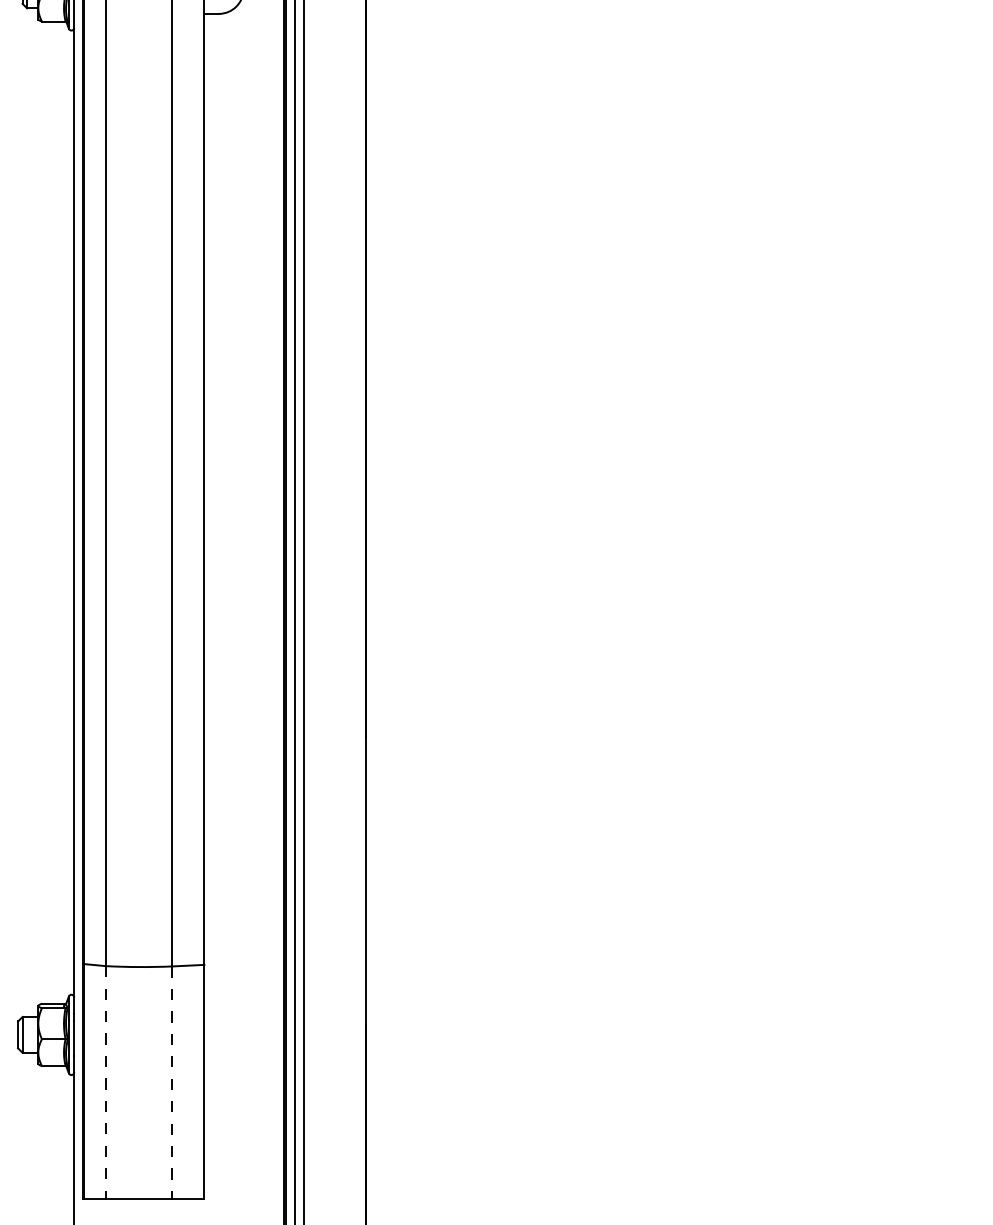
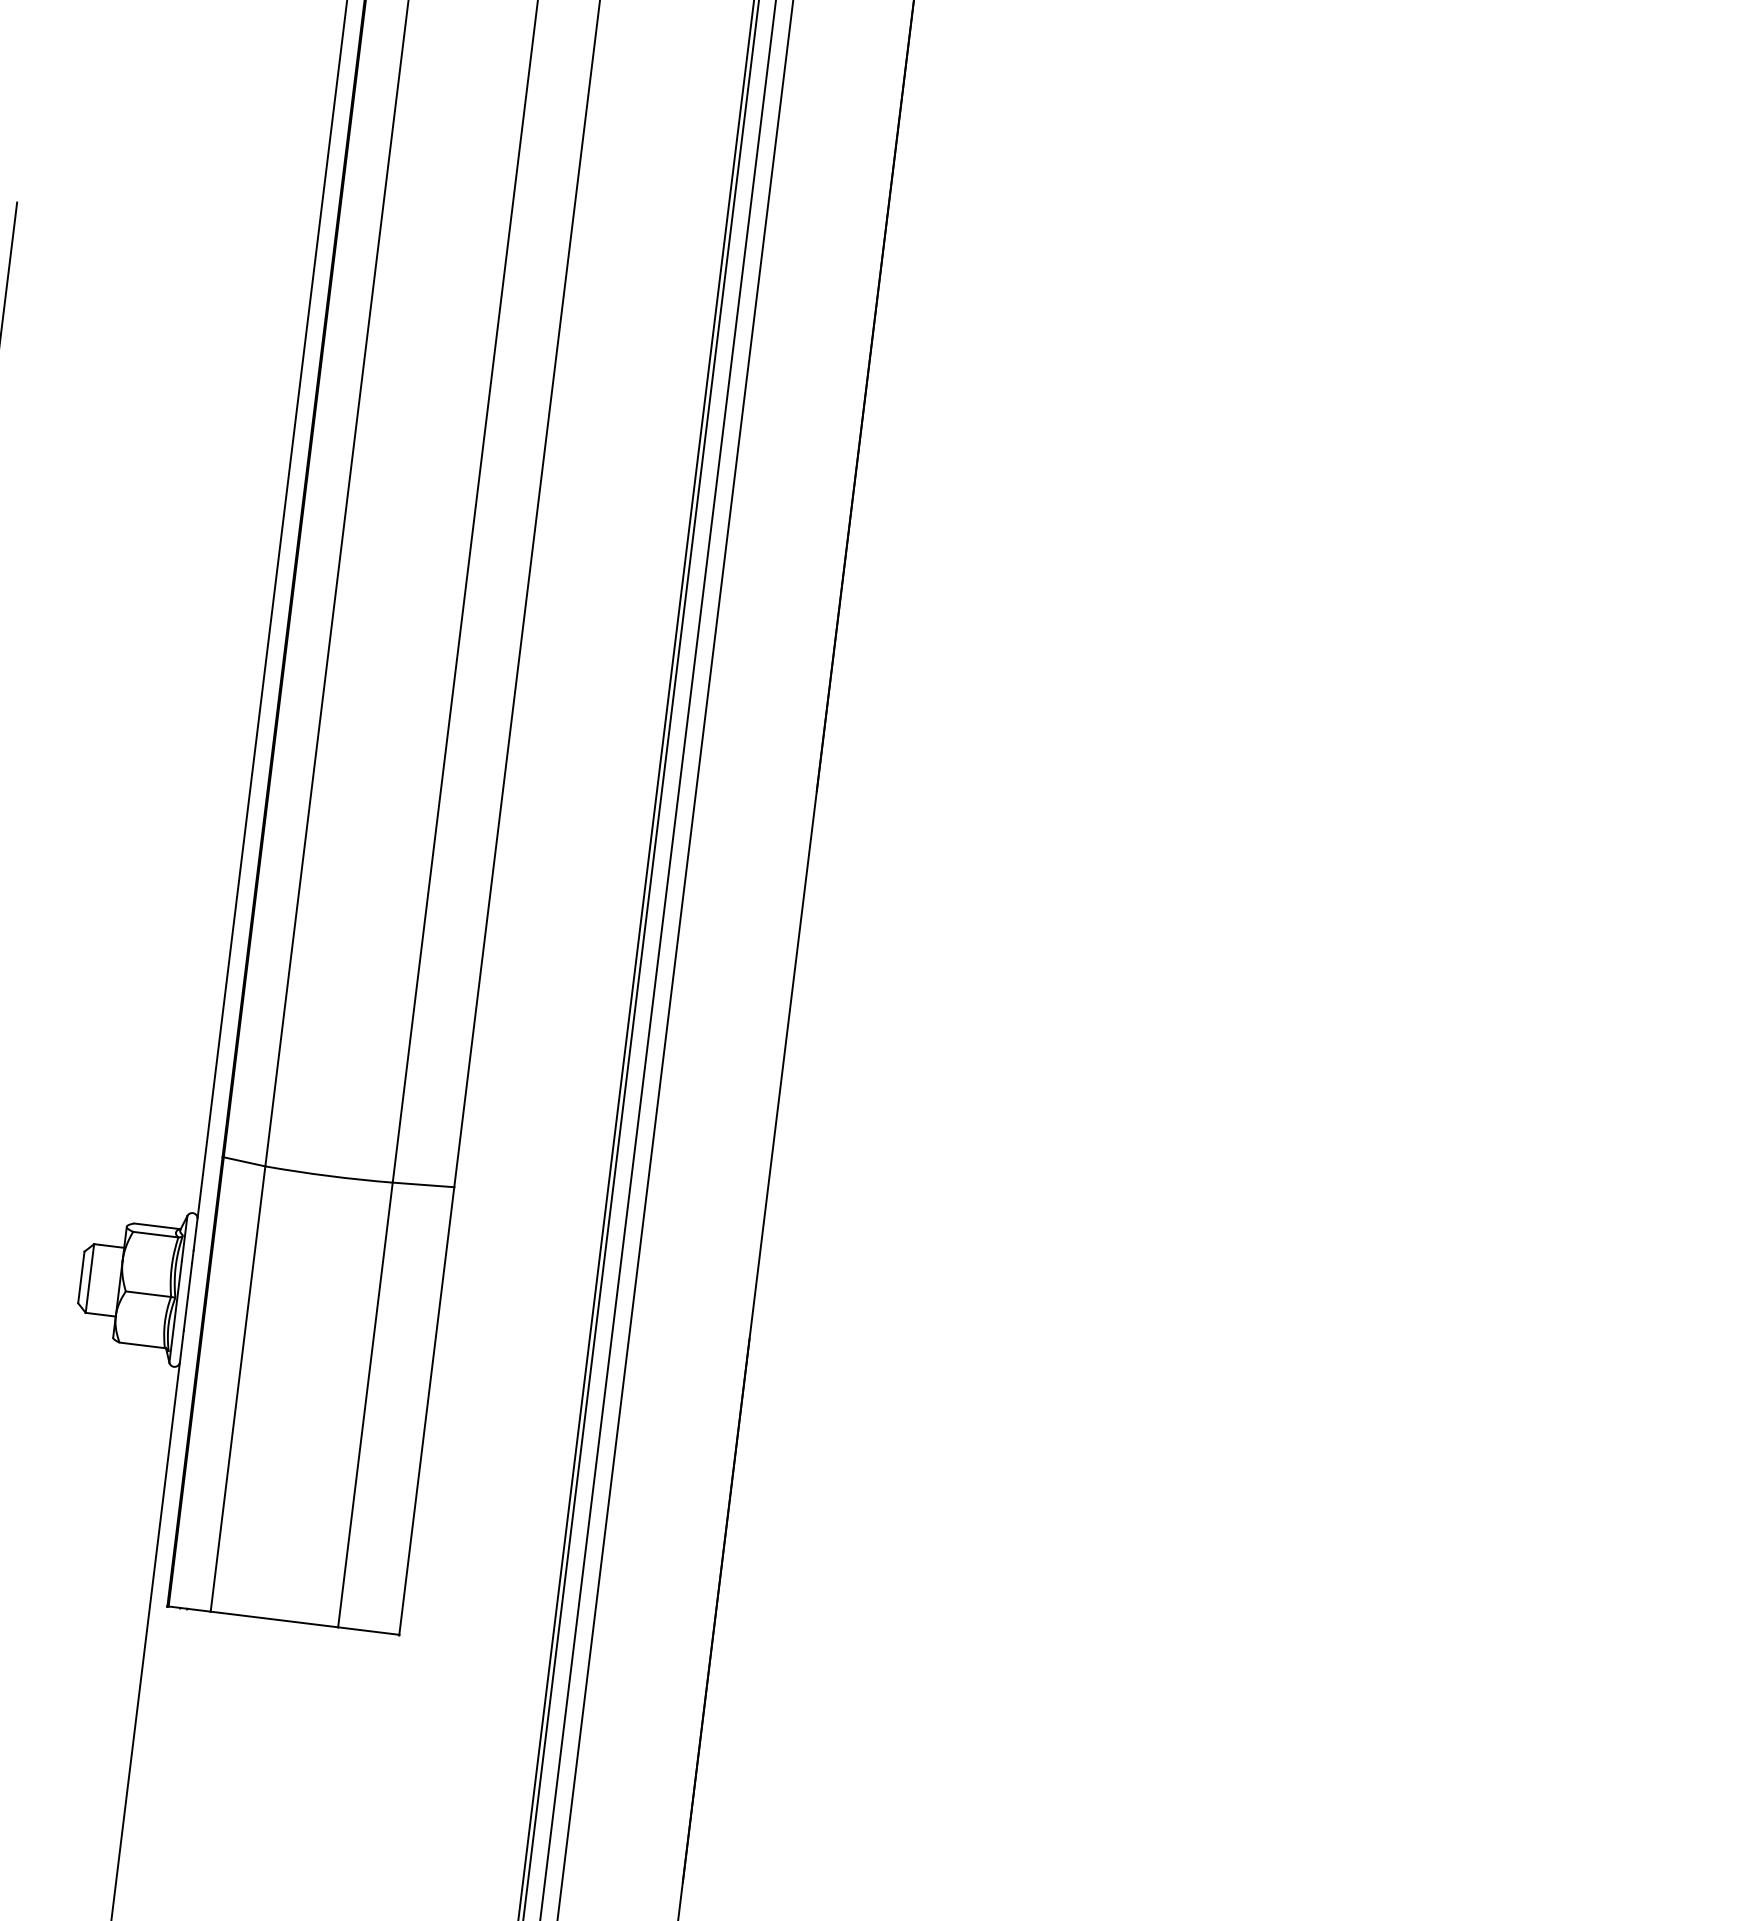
line: (105, 1082) -> (237, 1389), dashed -> solid
line: (172, 1083) -> (365, 1406), dashed -> solid

